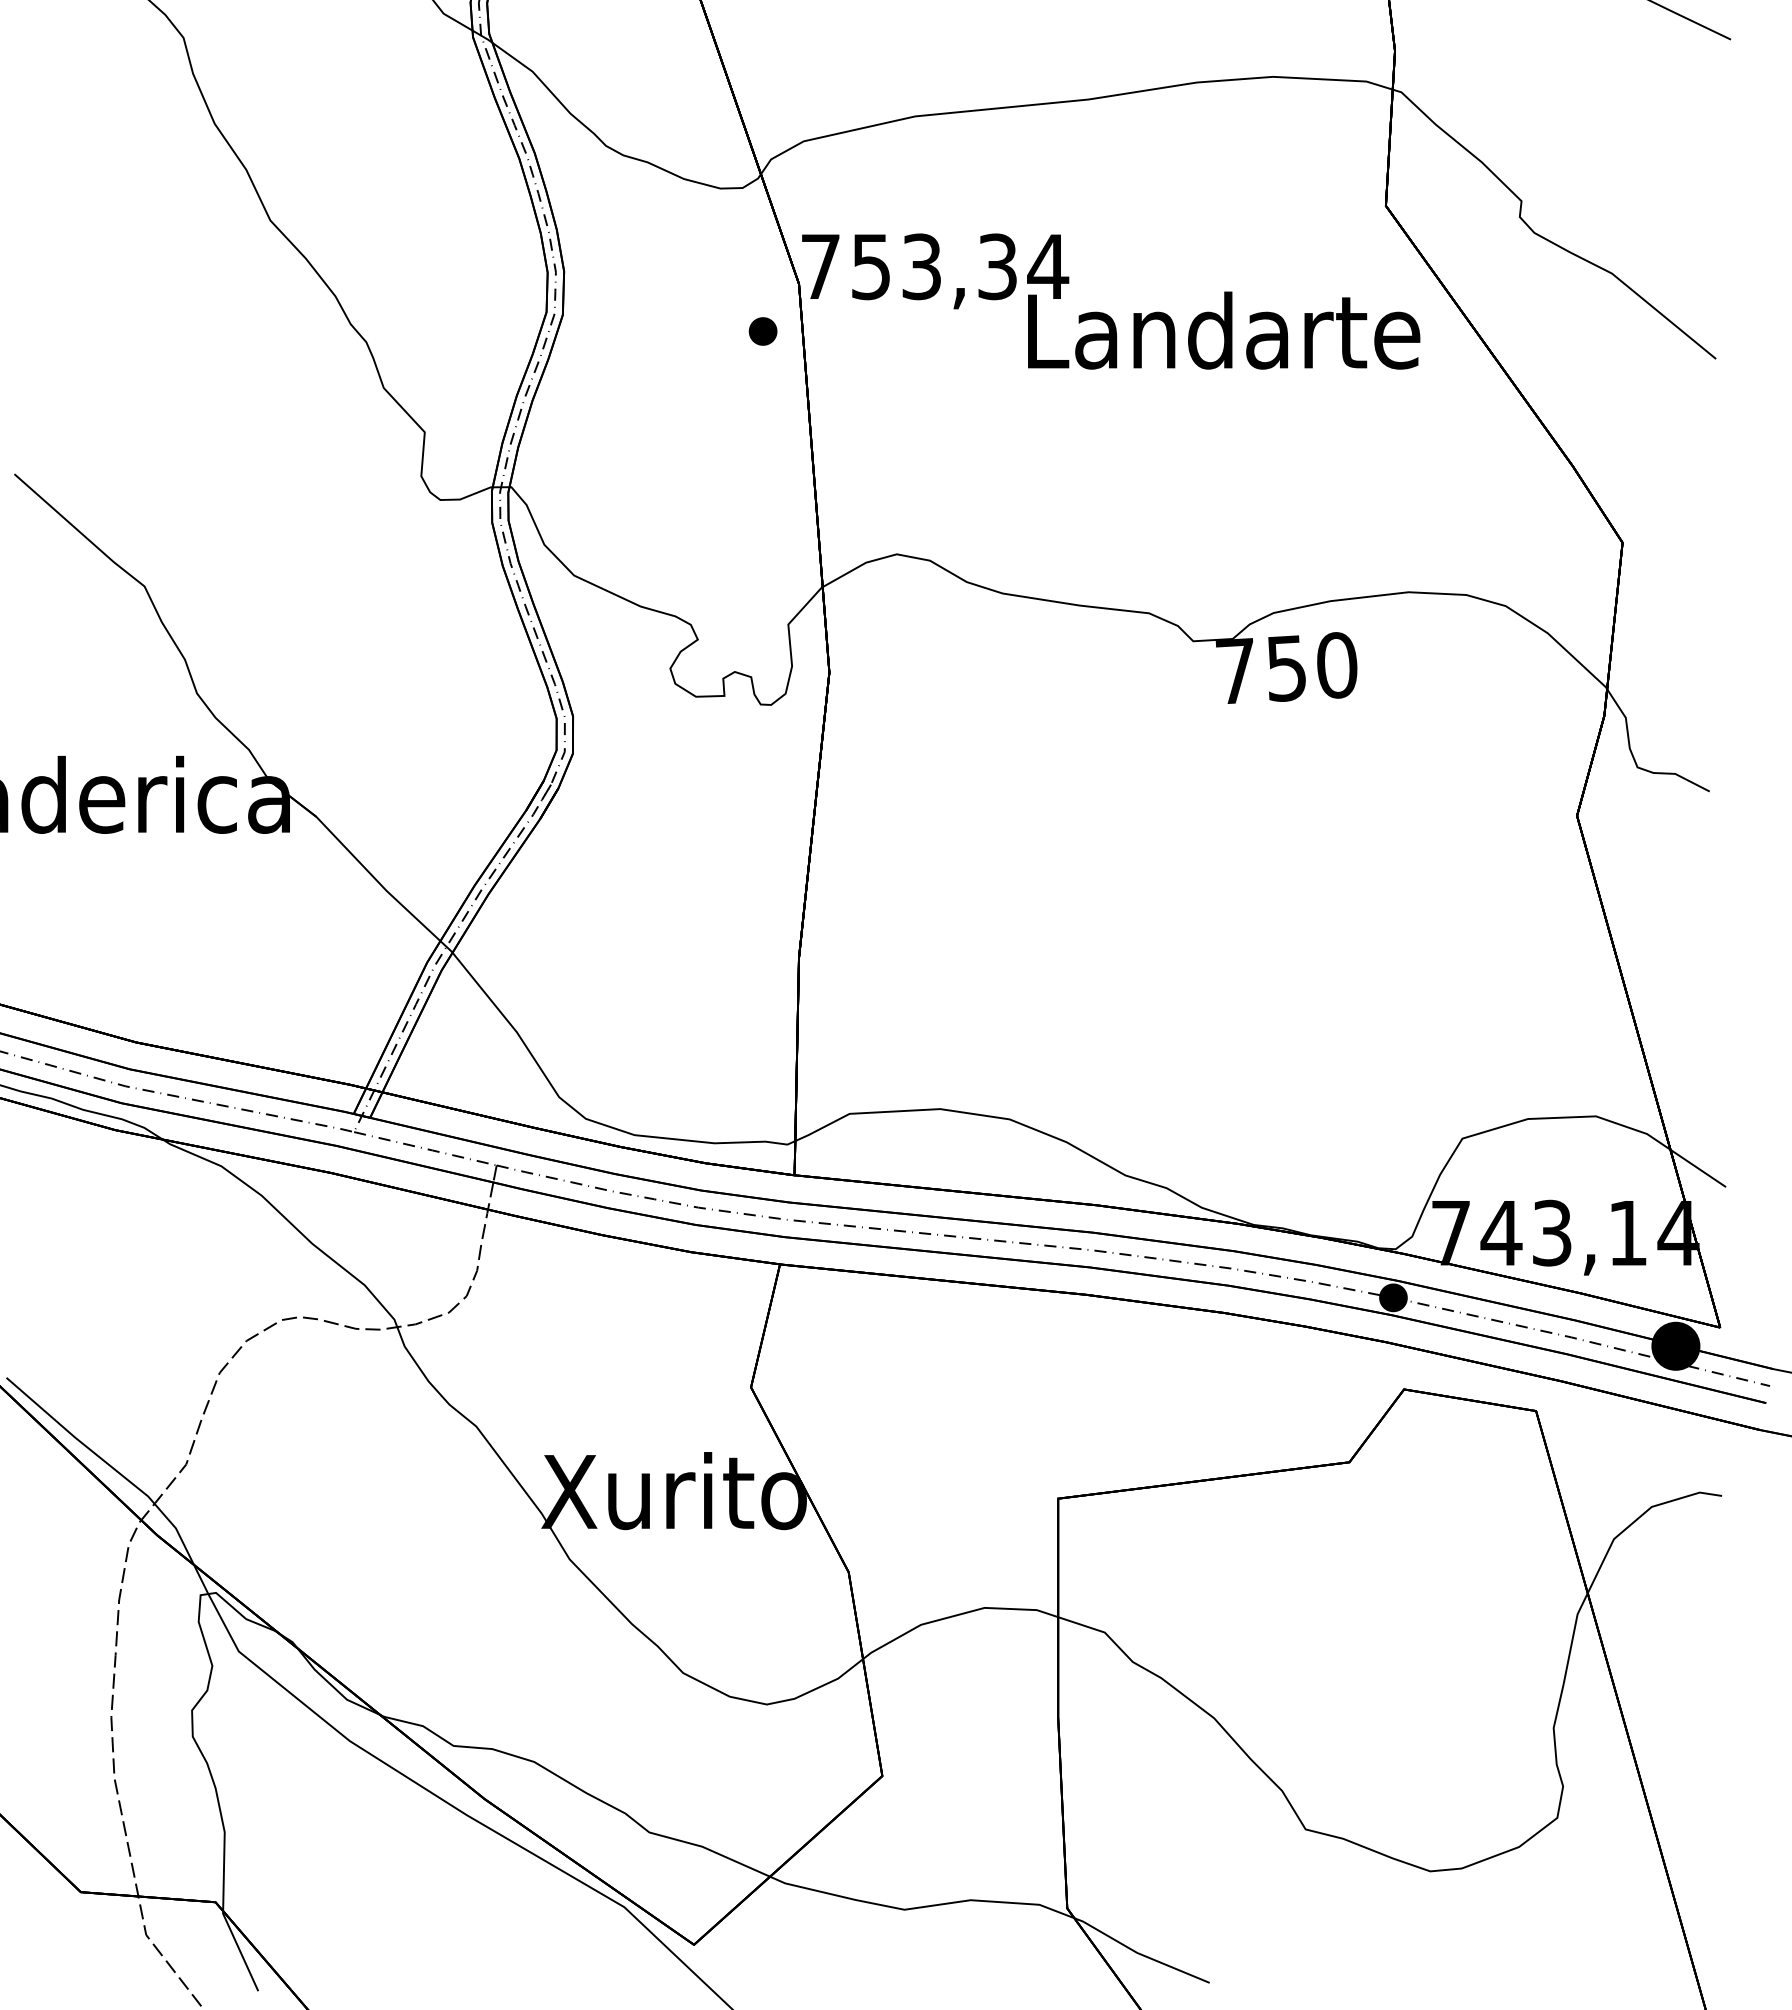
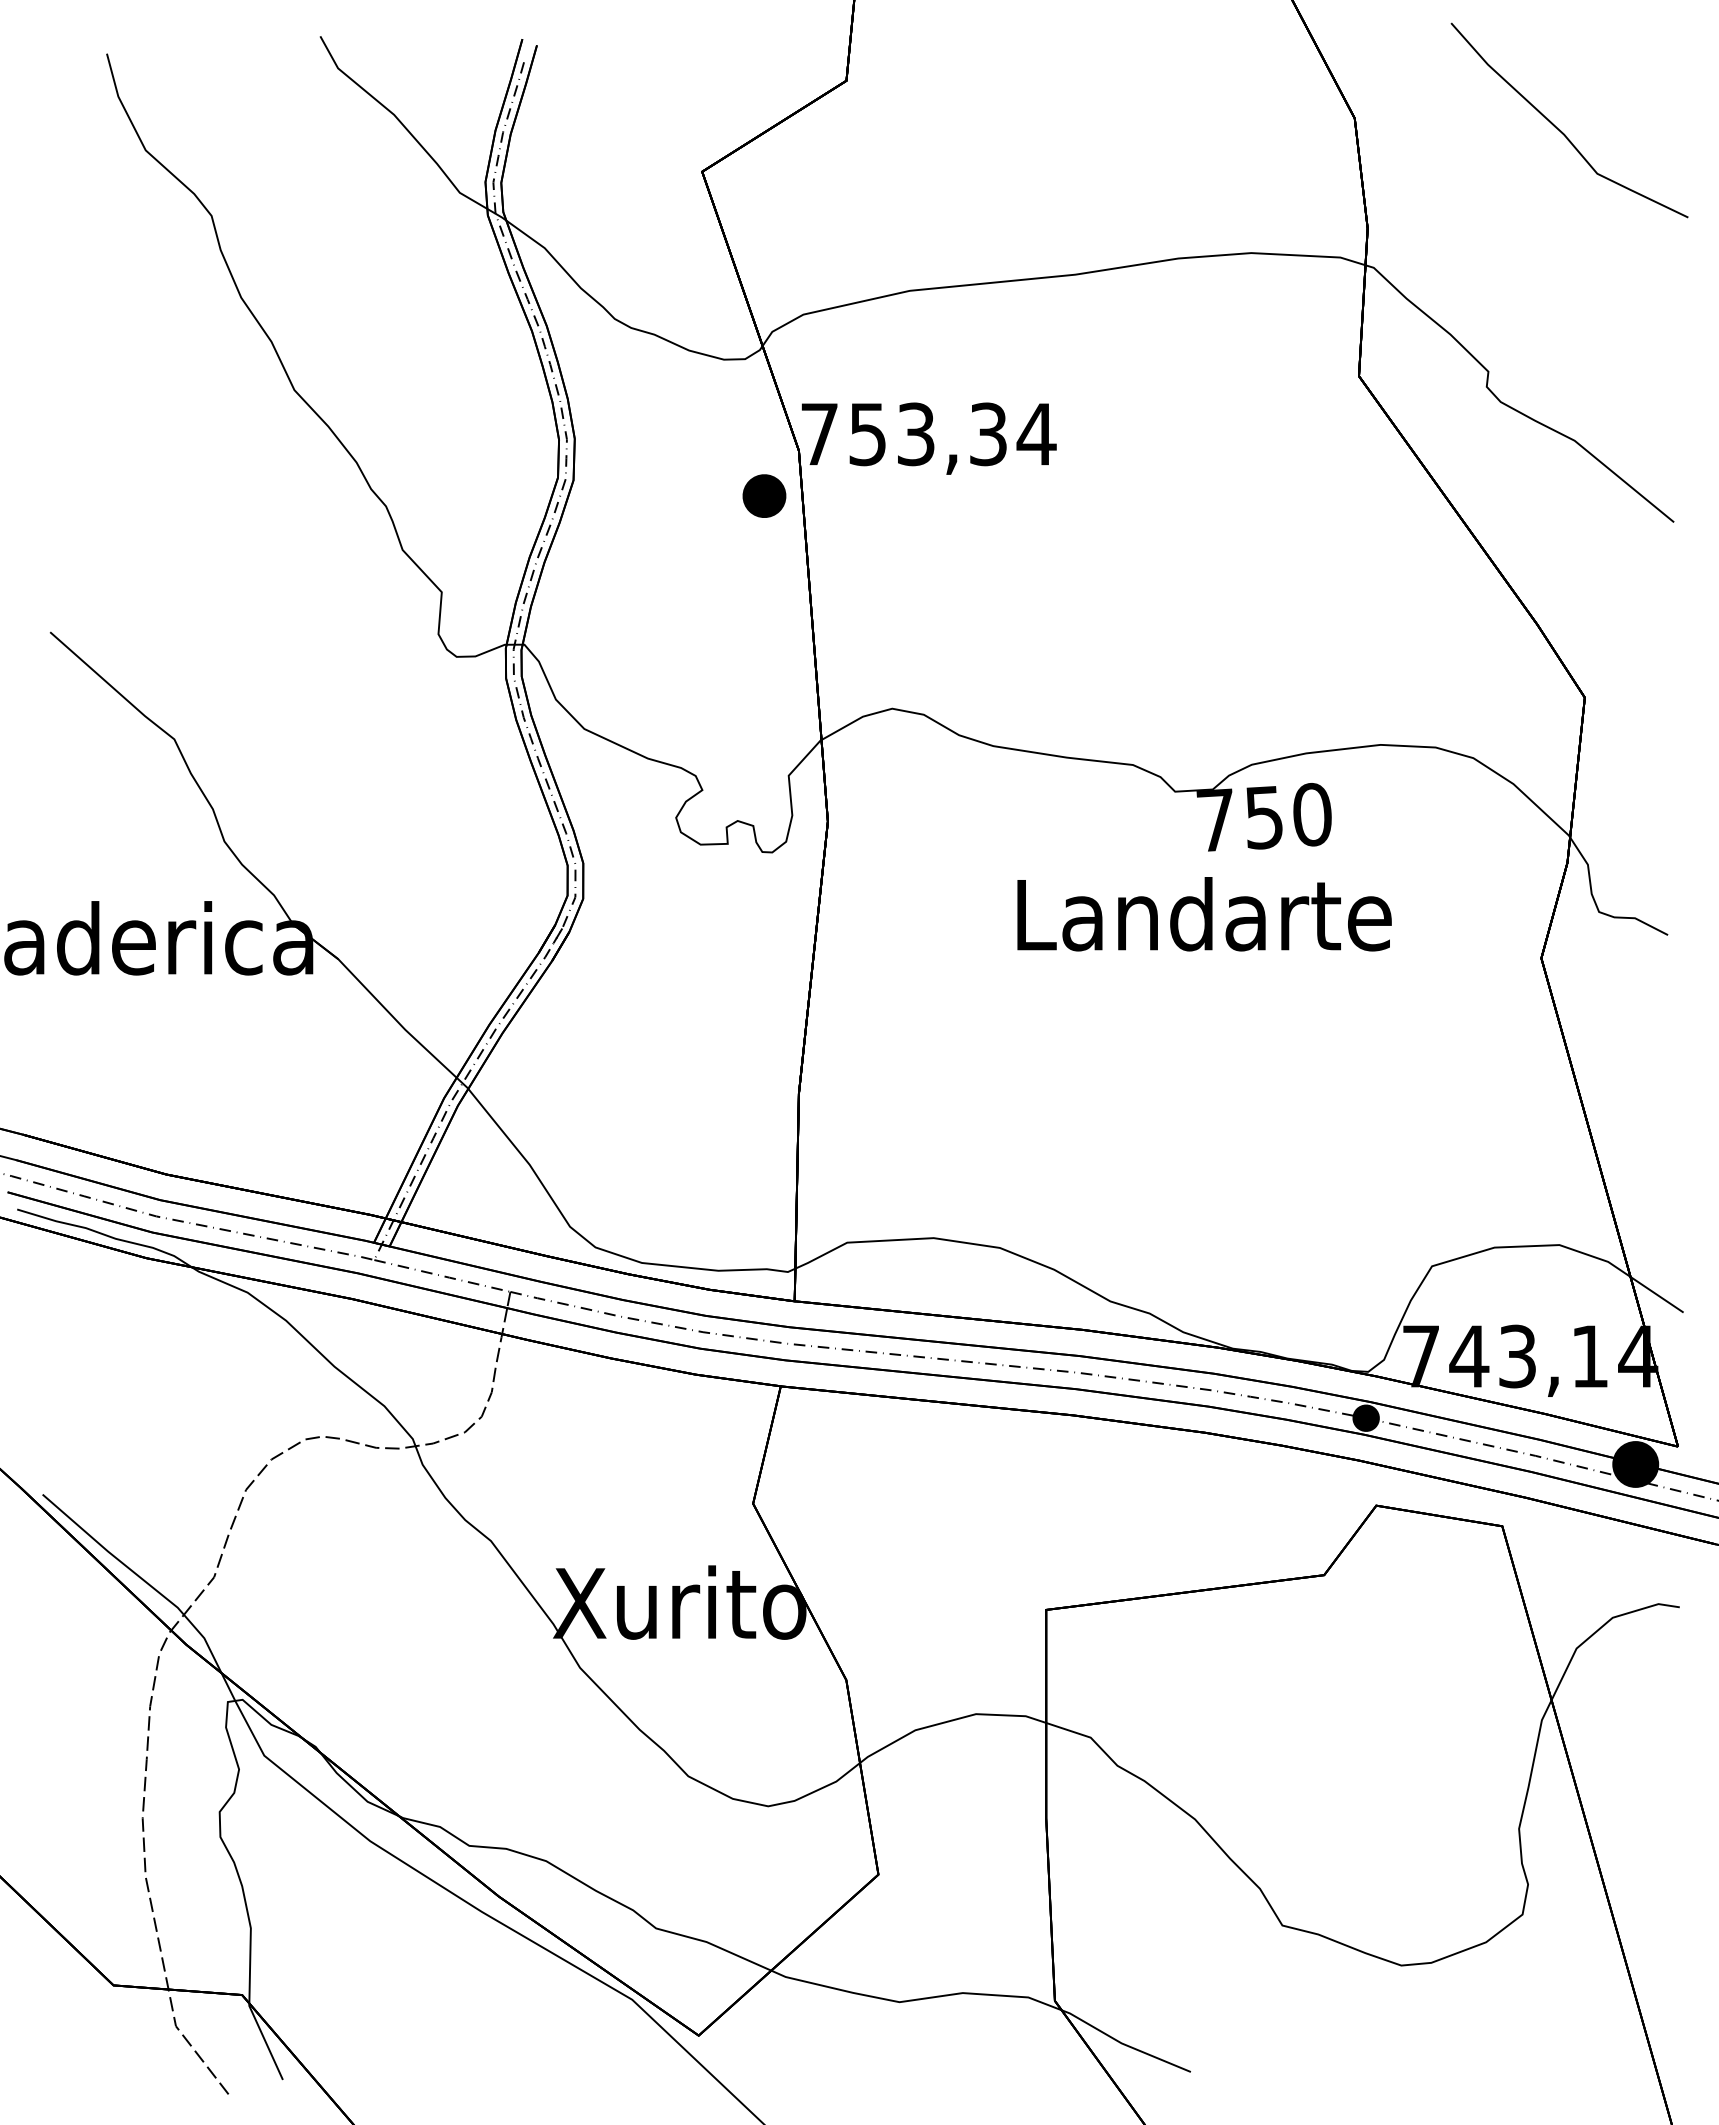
part: (762, 330) -> (764, 495), size x1.6
text: (1224, 330) -> (1204, 914), moved

